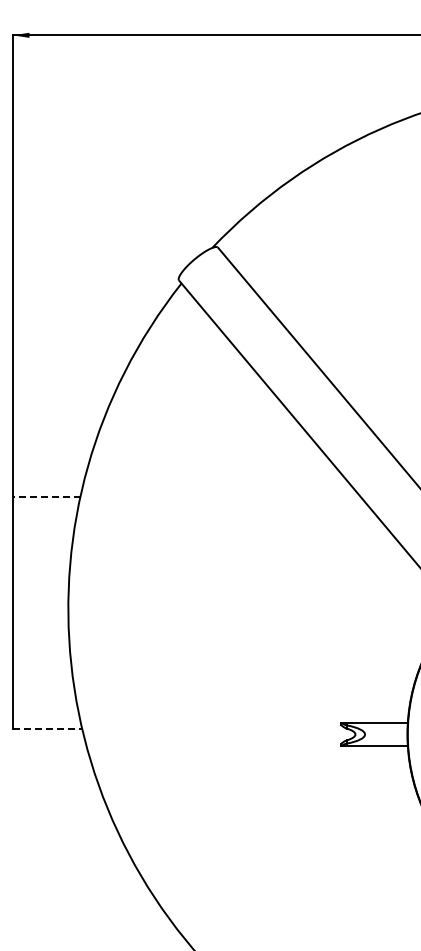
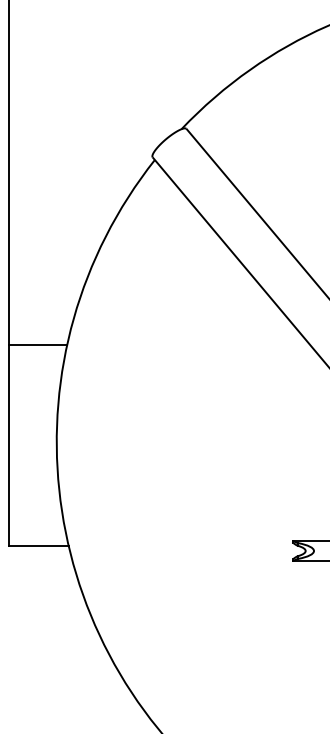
line: (46, 496) -> (37, 344), dashed -> solid
line: (47, 729) -> (38, 546), dashed -> solid

